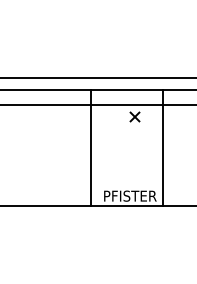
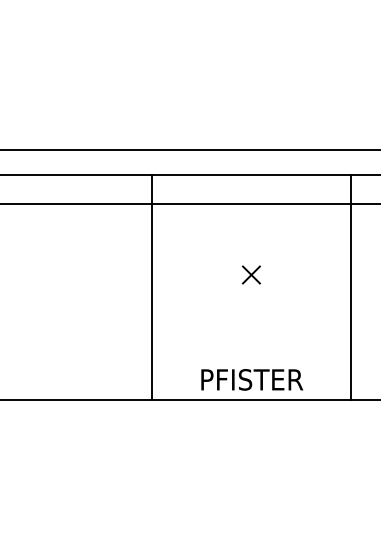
part: (134, 116) -> (250, 274), moved
line: (90, 148) -> (151, 287), moved
line: (163, 148) -> (351, 287), moved

